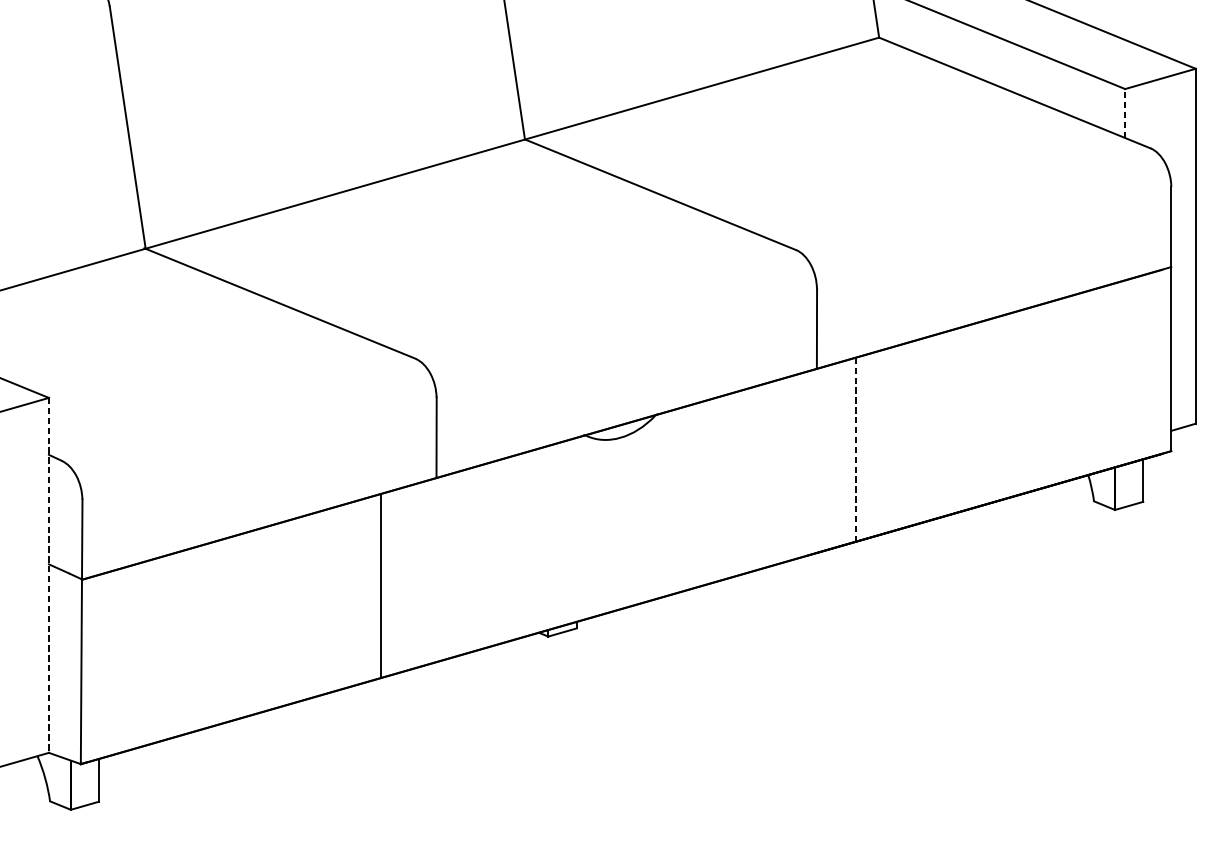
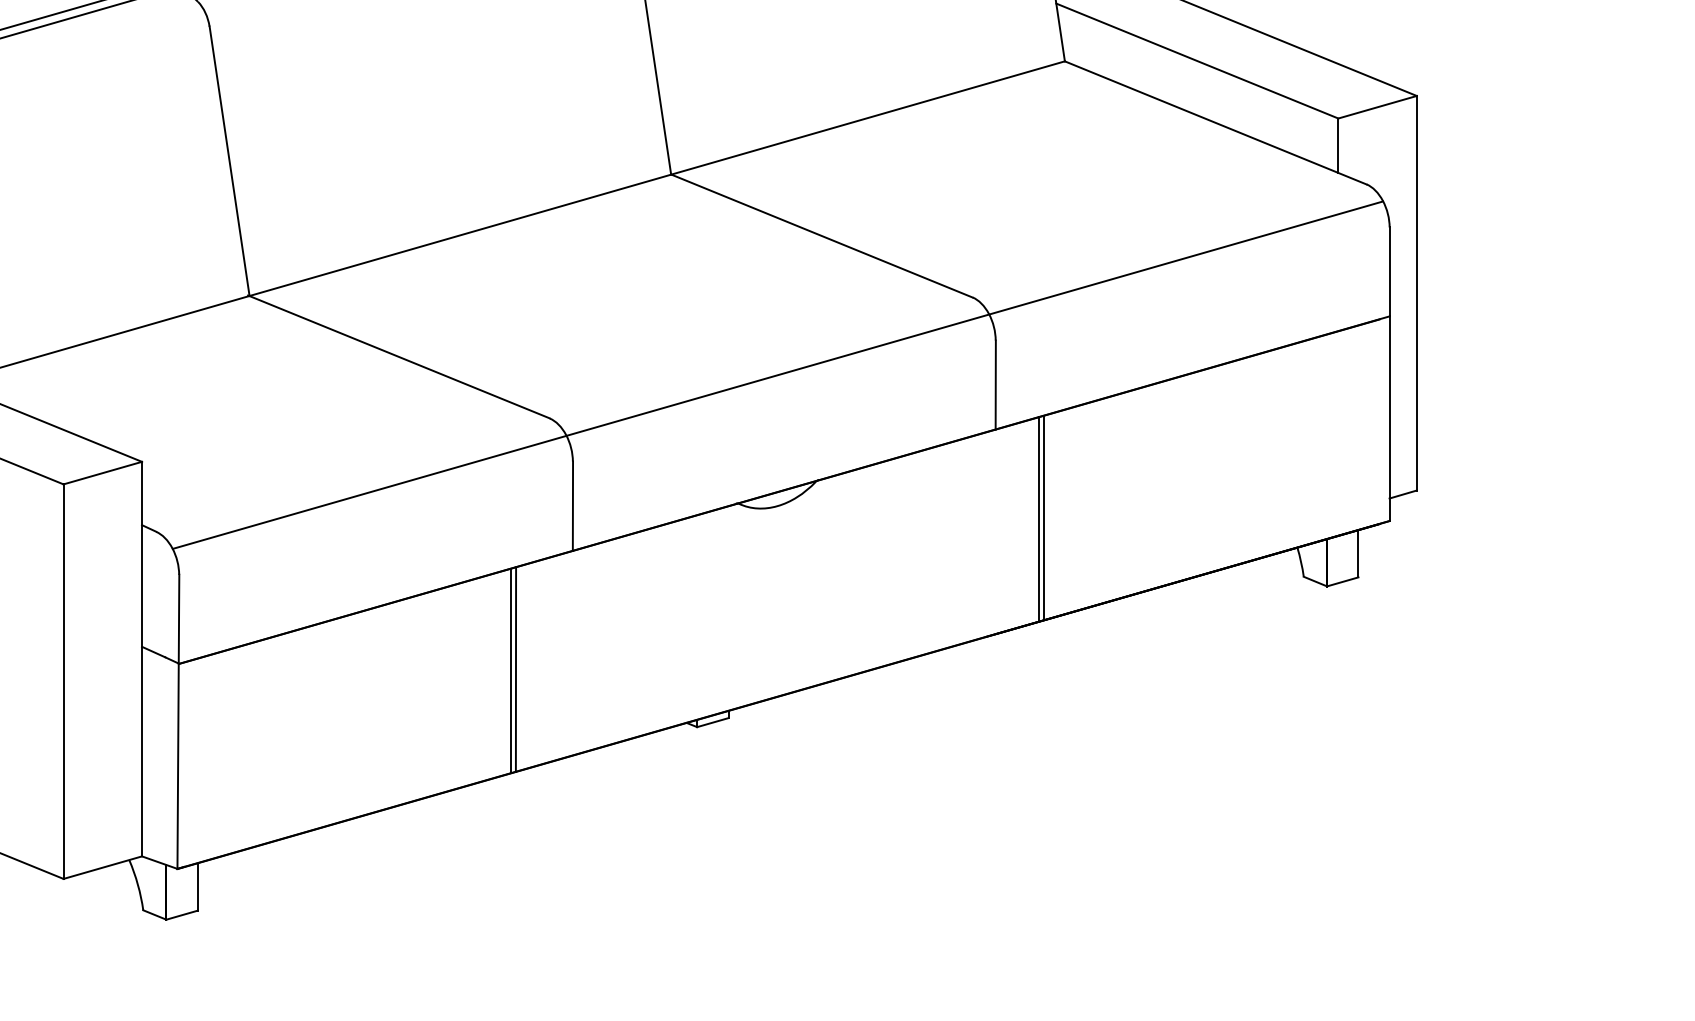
line: (1125, 113) -> (1338, 145), dashed -> solid
line: (620, 319) -> (777, 374), added
line: (859, 447) -> (1043, 517), added
line: (855, 450) -> (1038, 520), dashed -> solid
line: (49, 575) -> (142, 659), dashed -> solid
line: (384, 584) -> (515, 669), added

